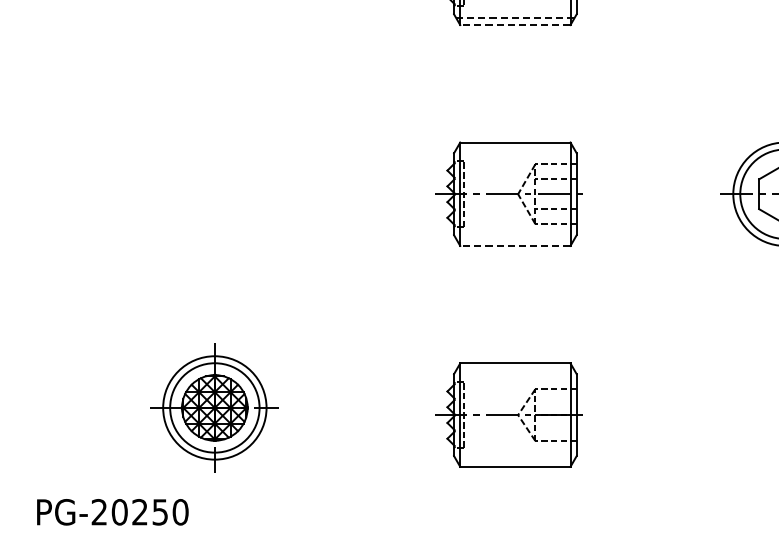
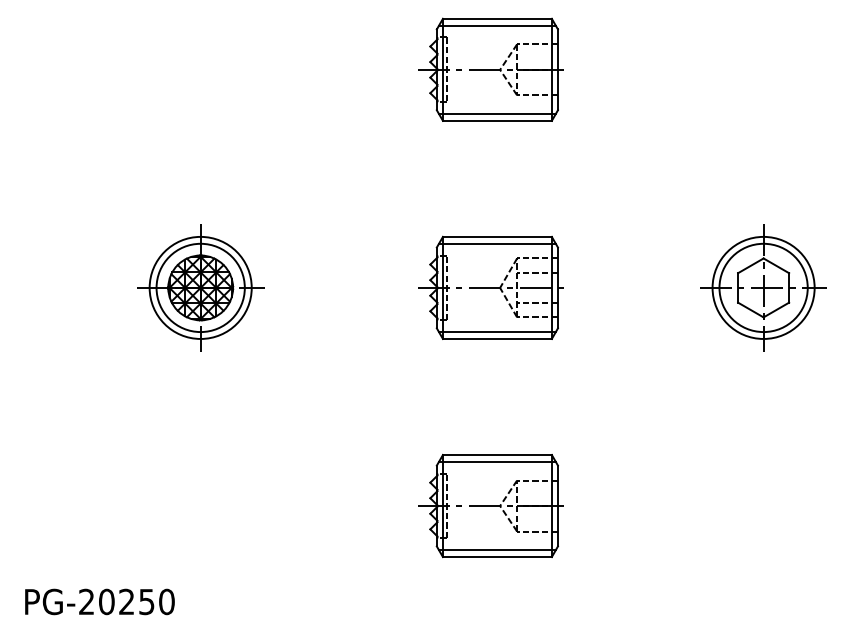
line: (514, 17) -> (496, 113), dashed -> solid
line: (514, 24) -> (496, 120), dashed -> solid
line: (514, 149) -> (496, 243), added
line: (514, 239) -> (496, 332), added
line: (514, 245) -> (496, 338), dashed -> solid
line: (514, 370) -> (496, 461), added
part: (214, 407) -> (200, 287), moved
line: (514, 460) -> (496, 550), added

